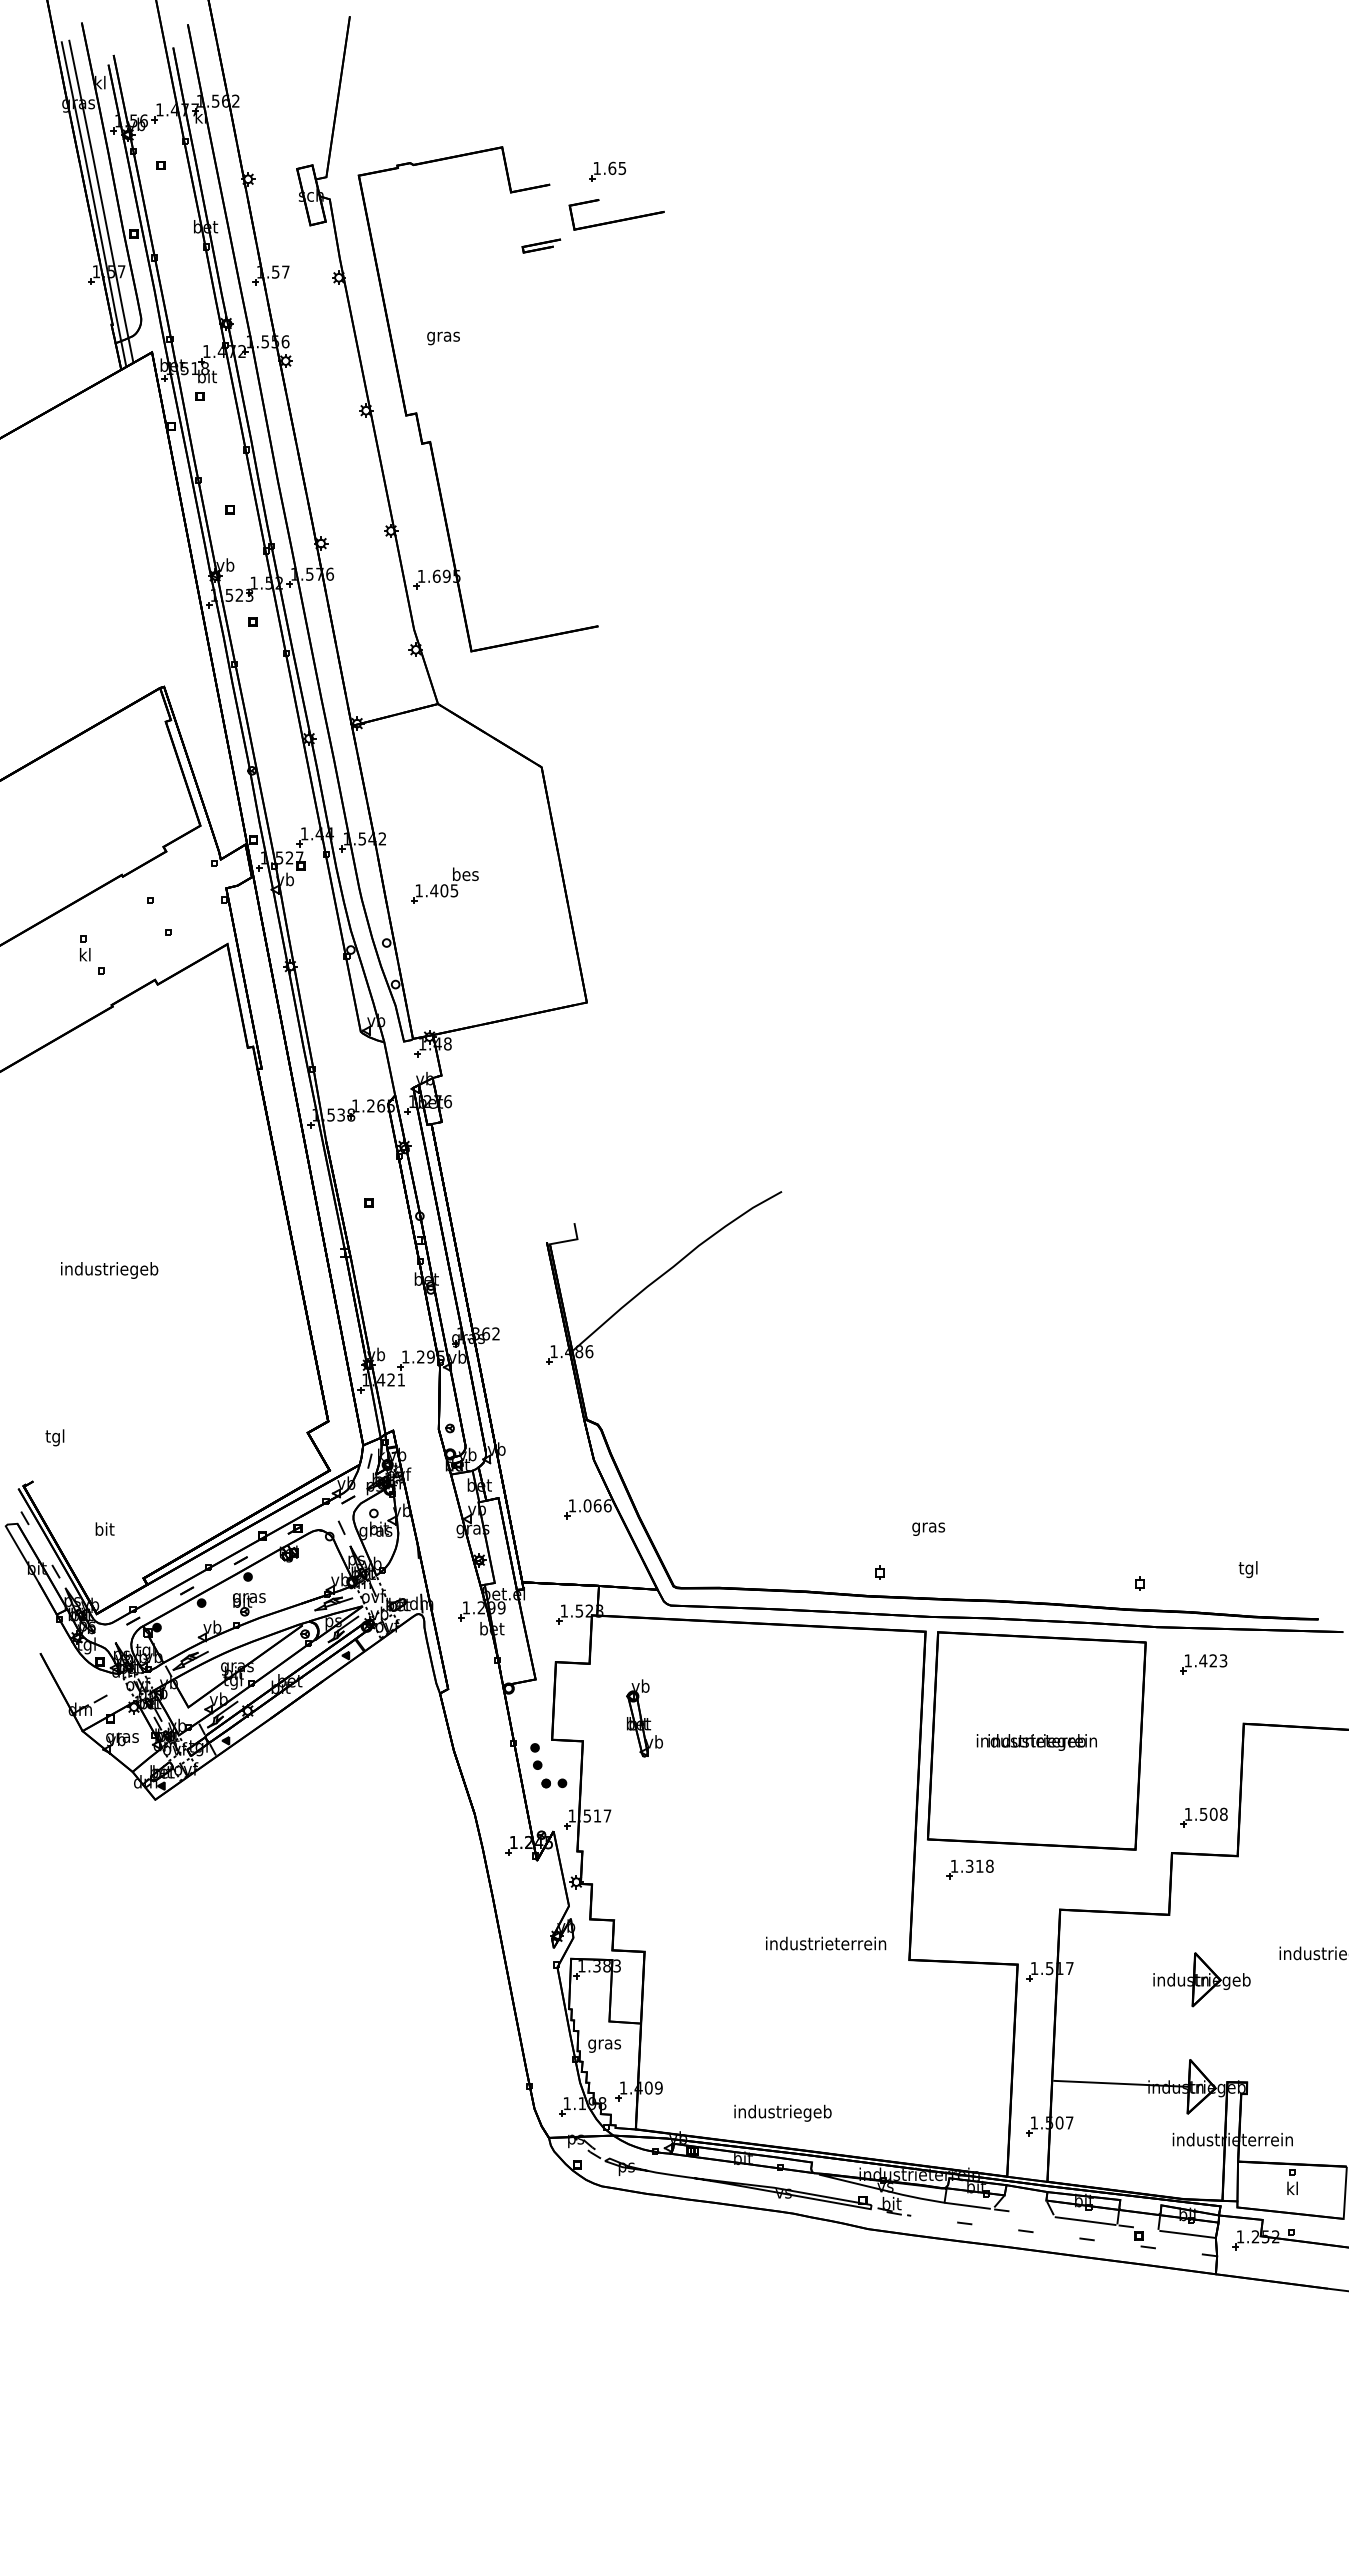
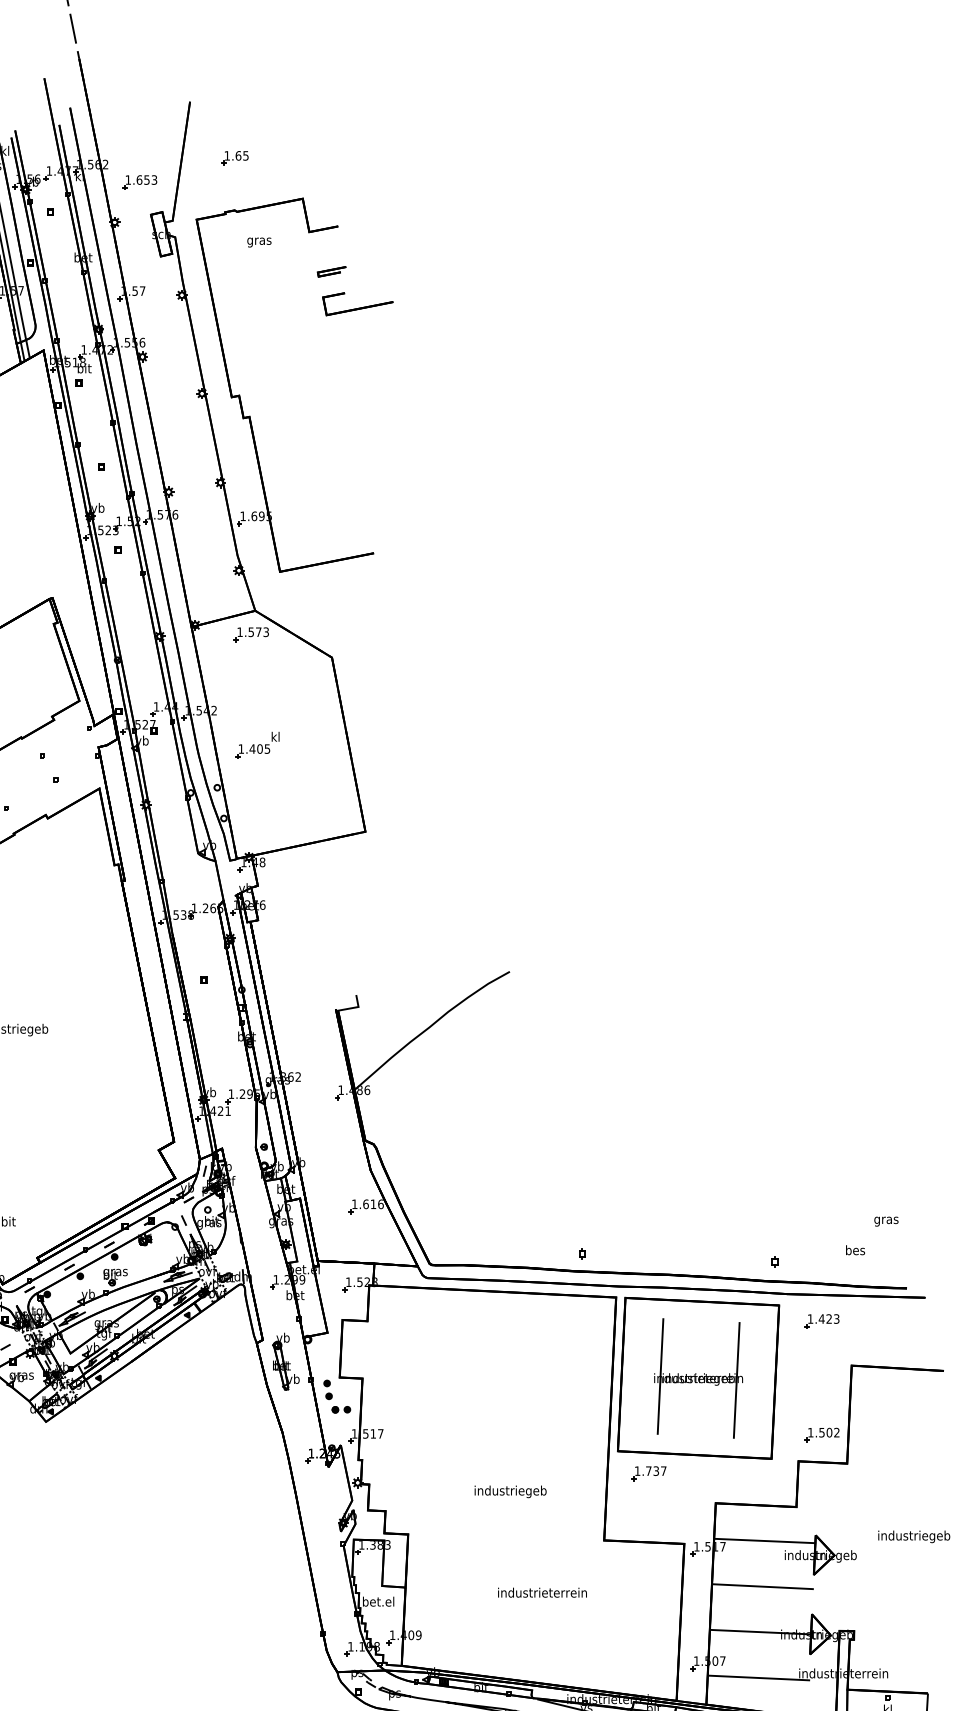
part: (281, 125) -> (139, 182), added
part: (607, 171) -> (234, 158), moved
part: (616, 214) -> (357, 303), moved
text: (443, 338) -> (259, 242), moved
part: (432, 736) -> (251, 634), added
text: (465, 874) -> (275, 737), bes -> kl
text: (592, 1505) -> (369, 1204), 1.066 -> 1.616
text: (928, 1528) -> (886, 1221), moved
text: (1248, 1569) -> (855, 1251), tgl -> bes
part: (644, 1718) -> (286, 1361), moved
line: (985, 1738) -> (660, 1376), added
line: (1088, 1743) -> (736, 1380), added
text: (1223, 1813) -> (836, 1432), 1.508 -> 1.502
text: (979, 1865) -> (656, 1470), 1.318 -> 1.737
text: (826, 1943) -> (542, 1592), moved
line: (1127, 1960) -> (765, 1540), added
line: (1124, 2022) -> (763, 1586), added
text: (604, 2044) -> (378, 1603), gras -> bet.el
text: (782, 2112) -> (510, 1491), moved
line: (1118, 2145) -> (758, 1677), added

